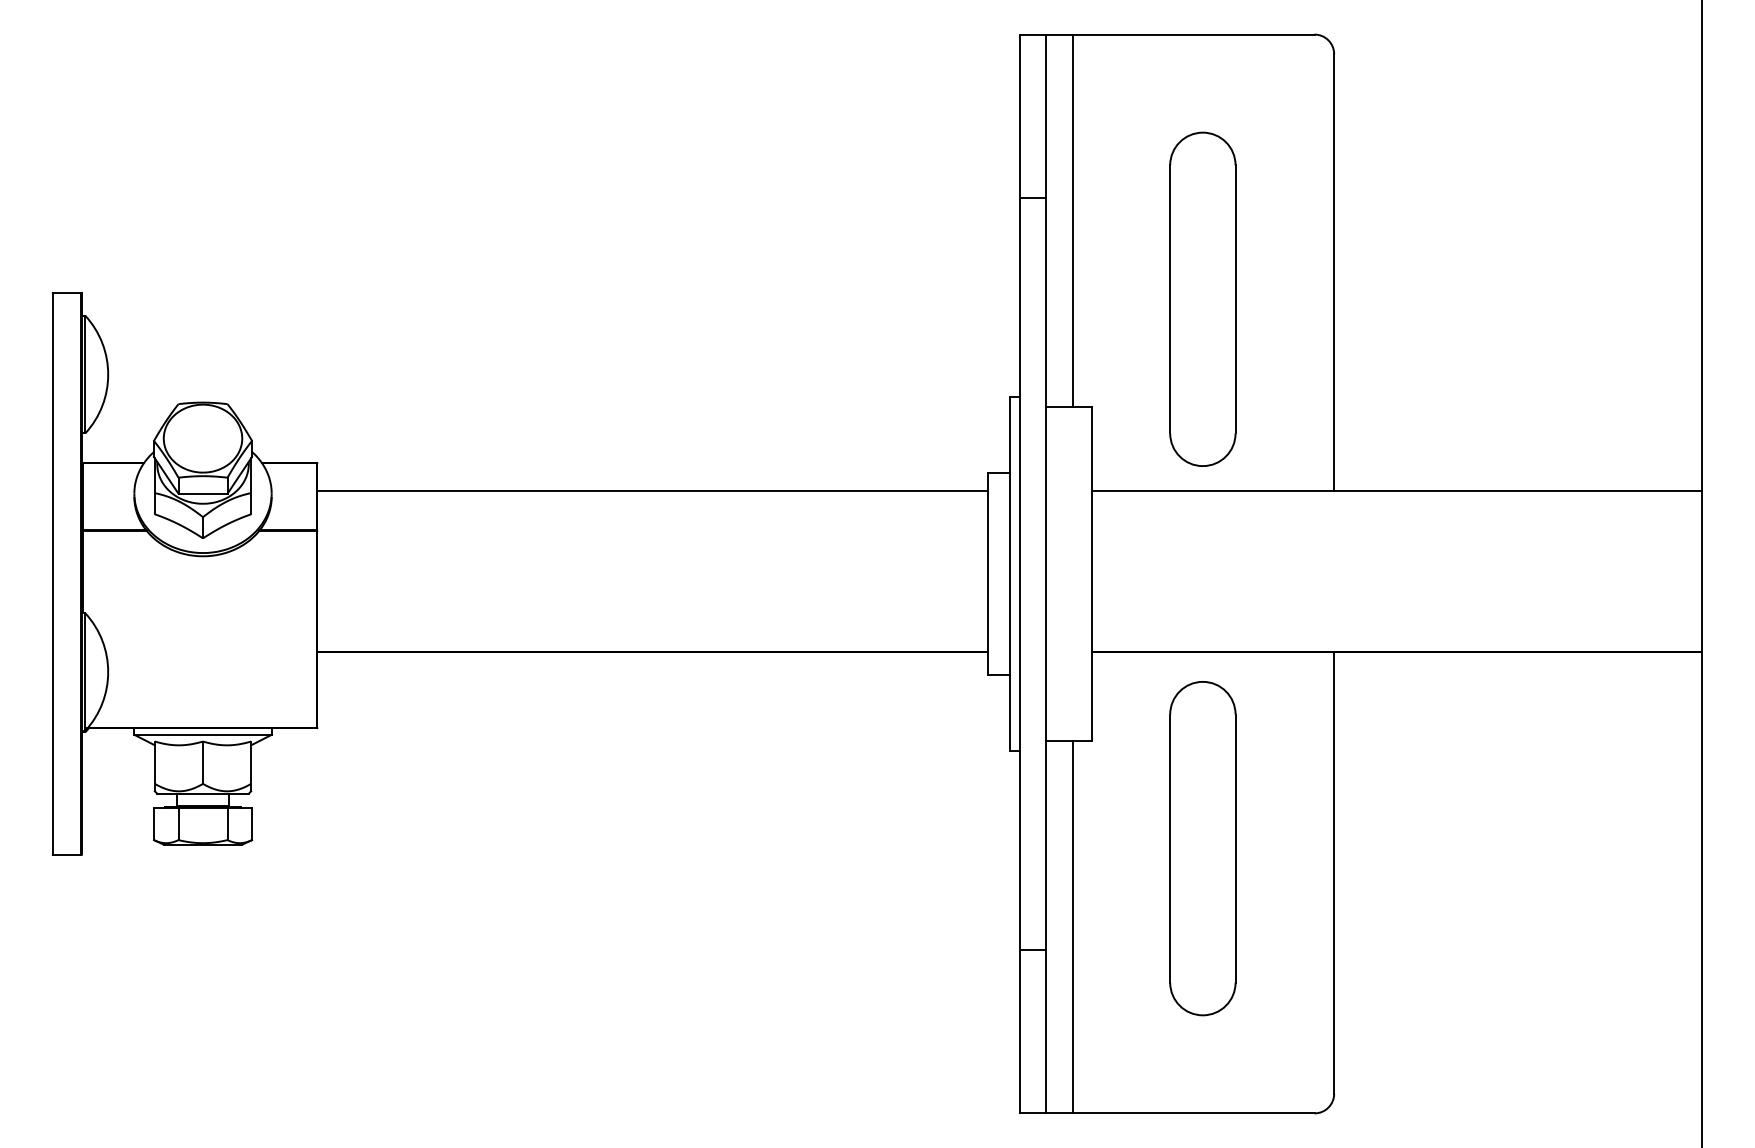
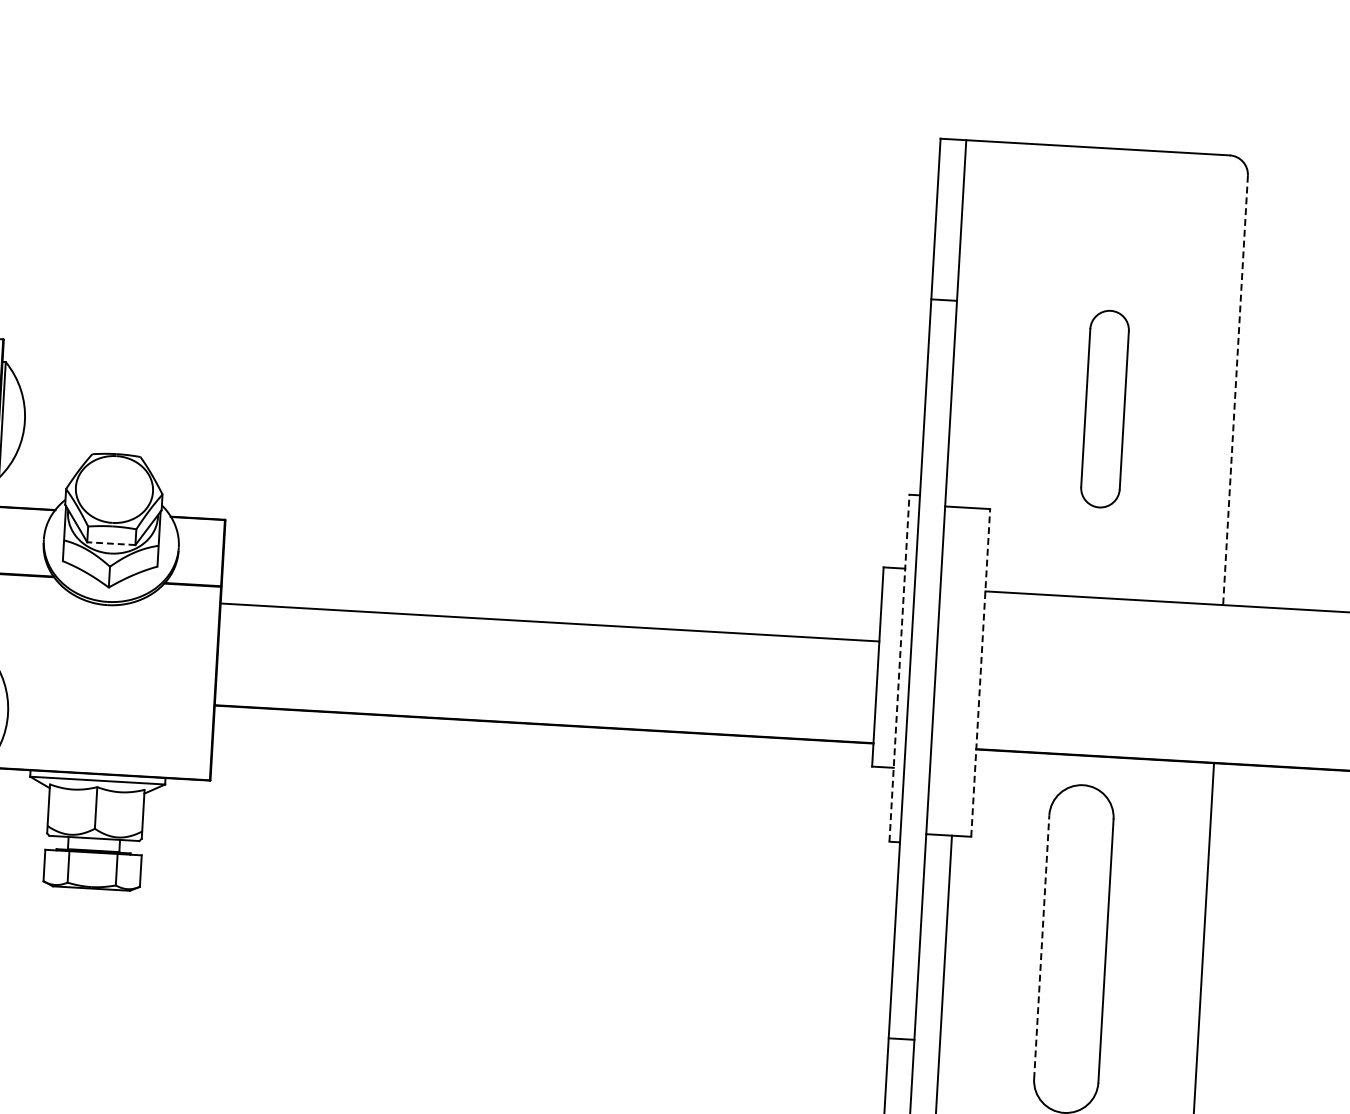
line: (1072, 220) -> (981, 324), removed
line: (1334, 273) -> (1235, 391), solid -> dashed
part: (1202, 298) -> (1104, 408), size x0.6
line: (652, 491) -> (549, 622), moved
line: (203, 493) -> (111, 543), solid -> dashed
line: (1009, 573) -> (899, 667), solid -> dashed
line: (1092, 573) -> (980, 672), solid -> dashed
line: (1170, 848) -> (1042, 947), solid -> dashed

